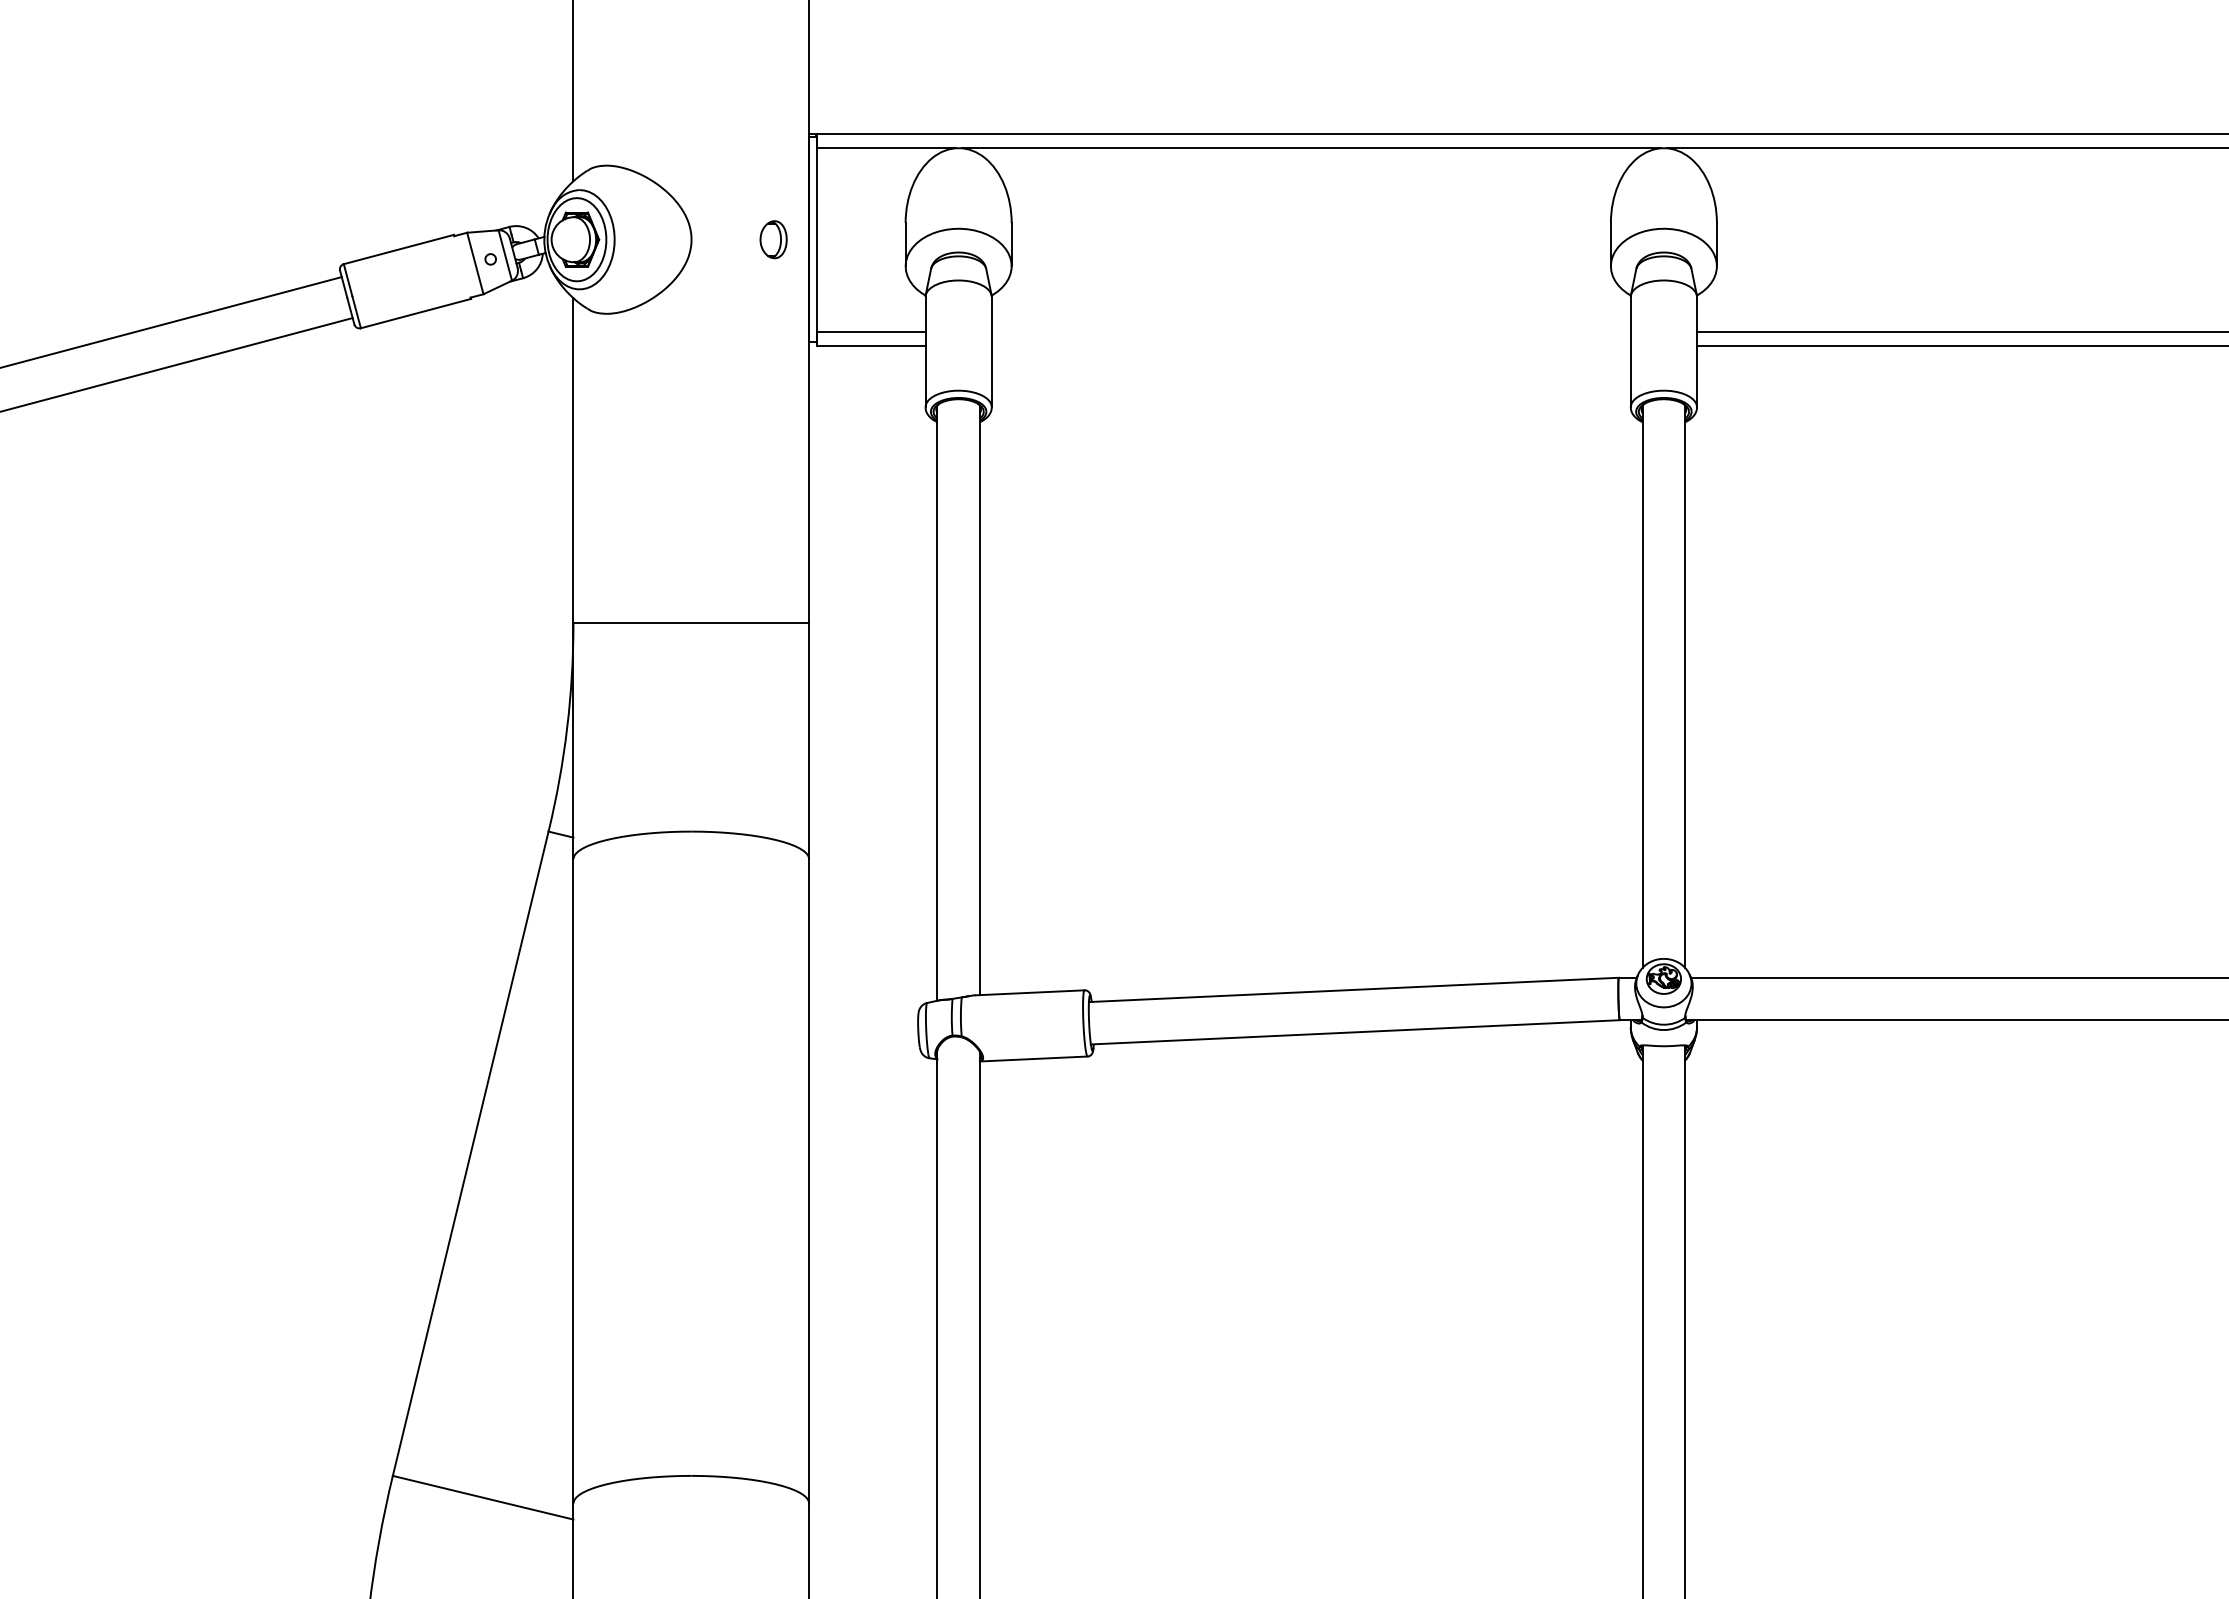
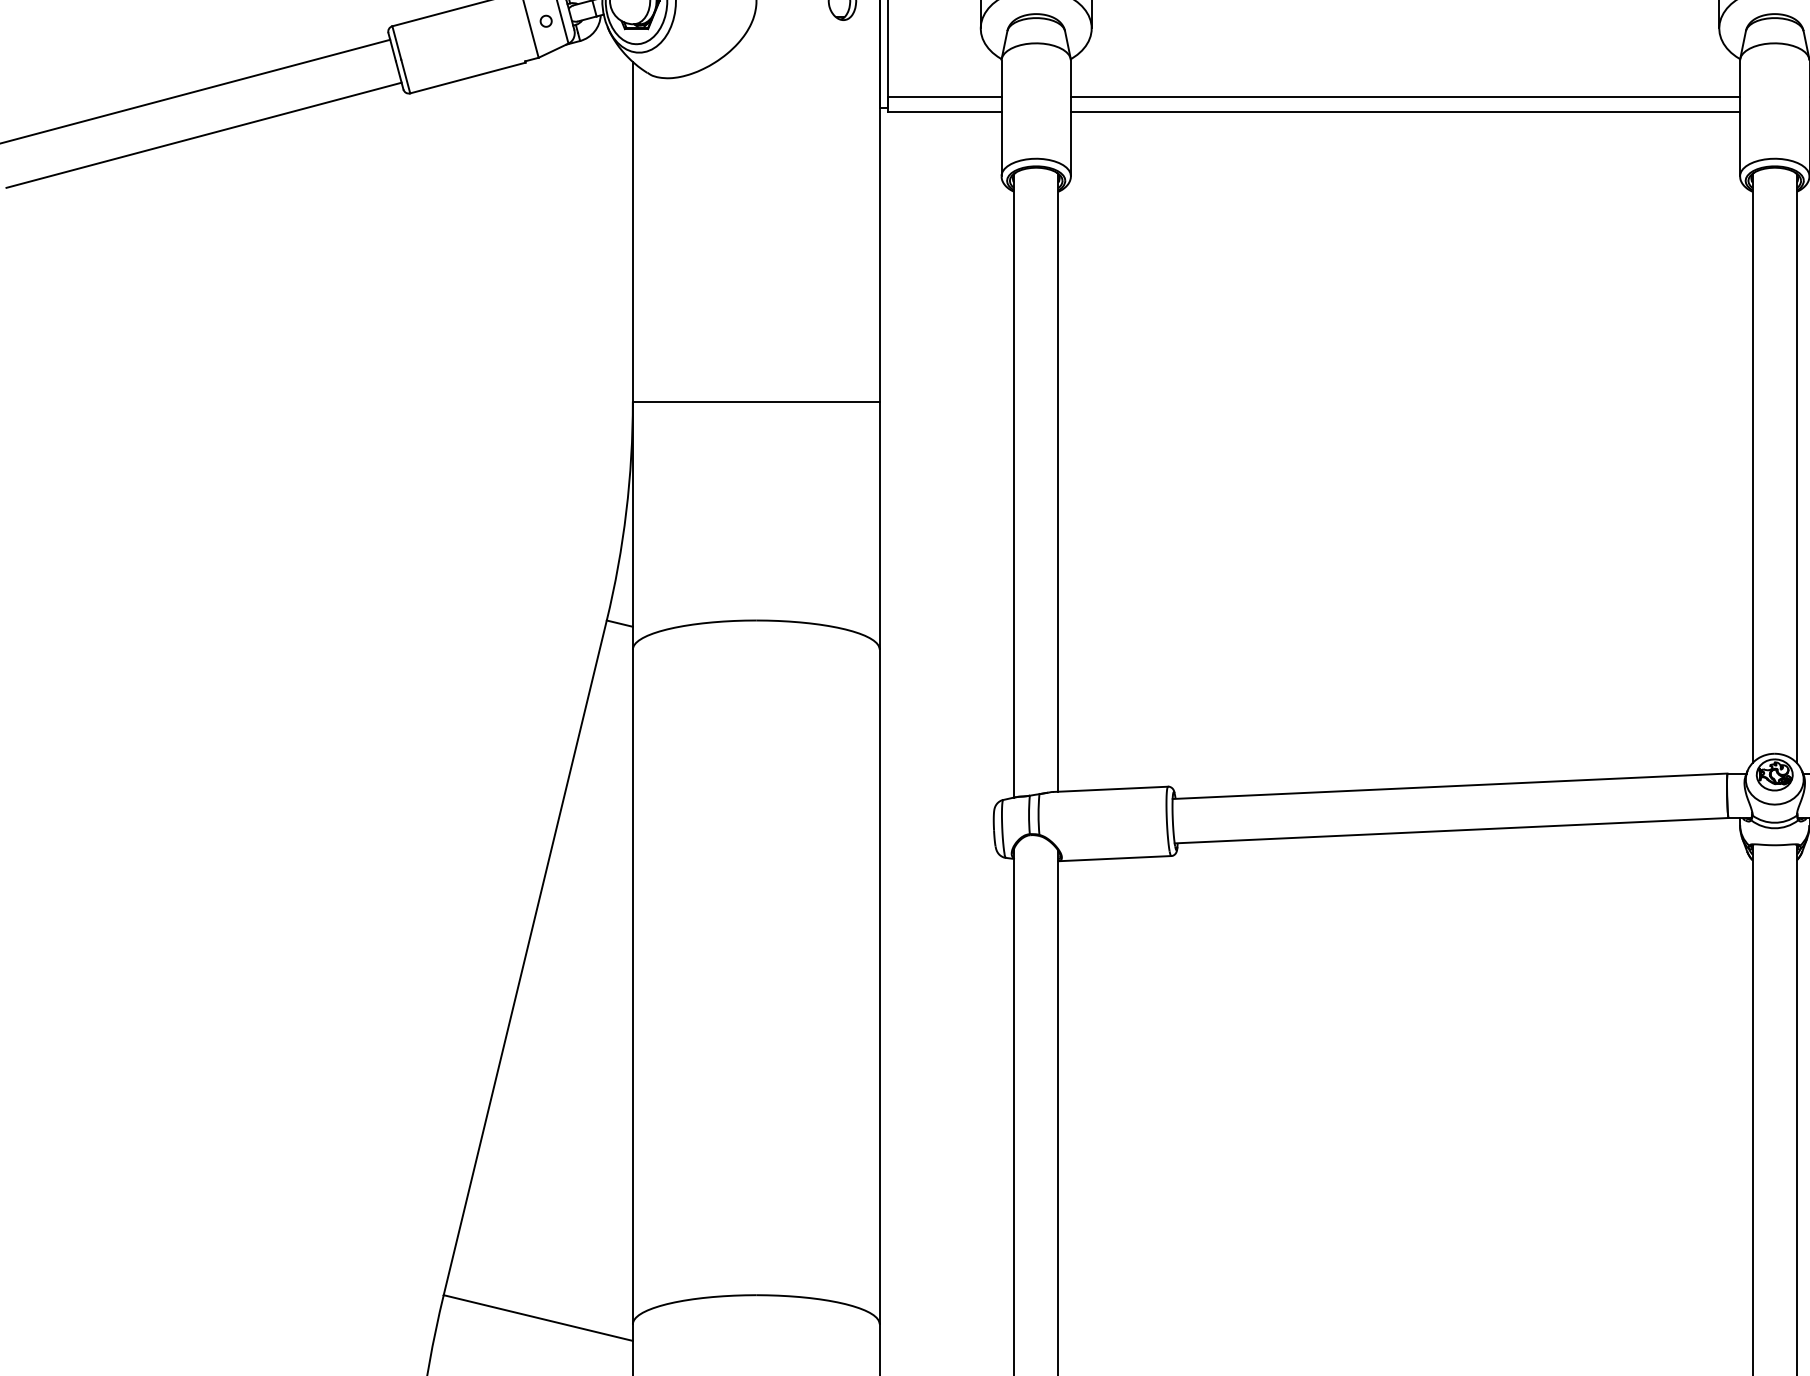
line: (1310, 331) -> (1404, 96), added
line: (1310, 346) -> (1404, 112), added

